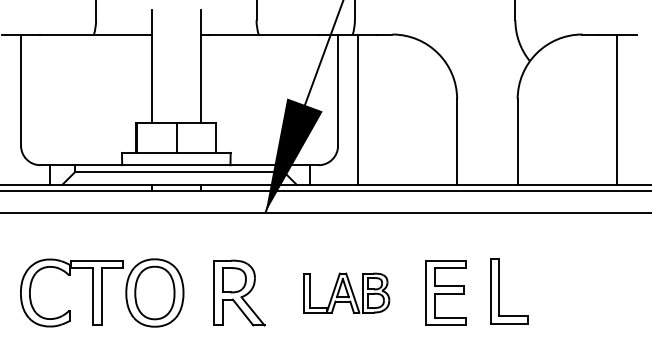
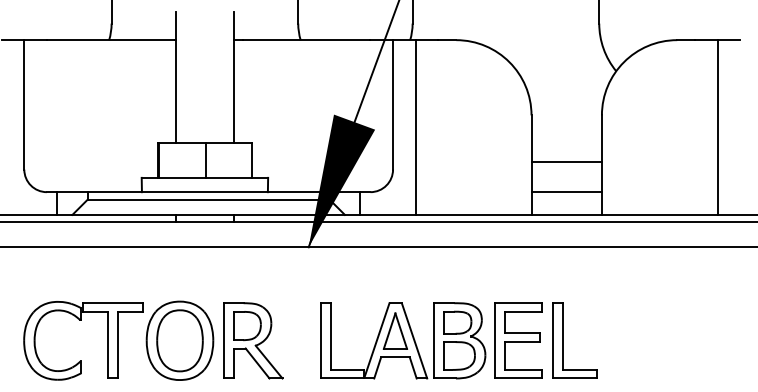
line: (487, 139) -> (566, 162), added
line: (487, 165) -> (566, 192), added
part: (499, 291) -> (563, 340), moved
part: (239, 292) -> (253, 340), moved
part: (347, 292) -> (403, 340), size x1.67

